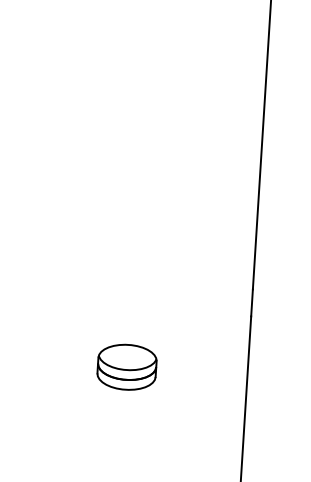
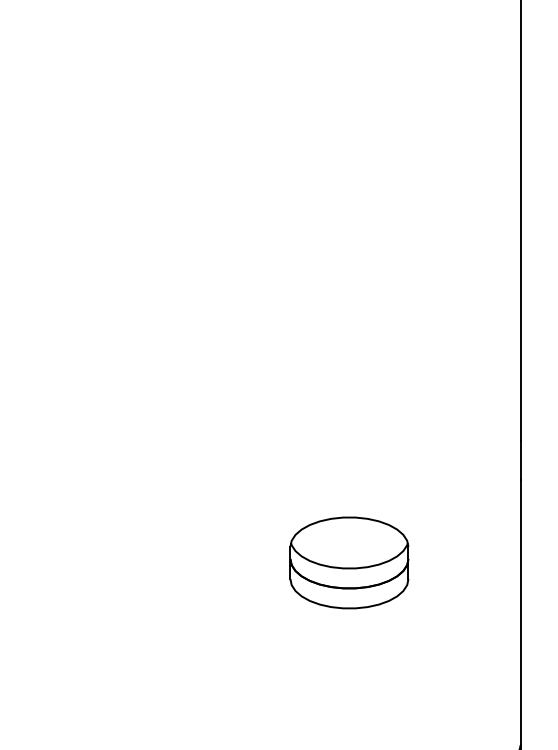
part: (127, 367) -> (349, 562), size x1.43

